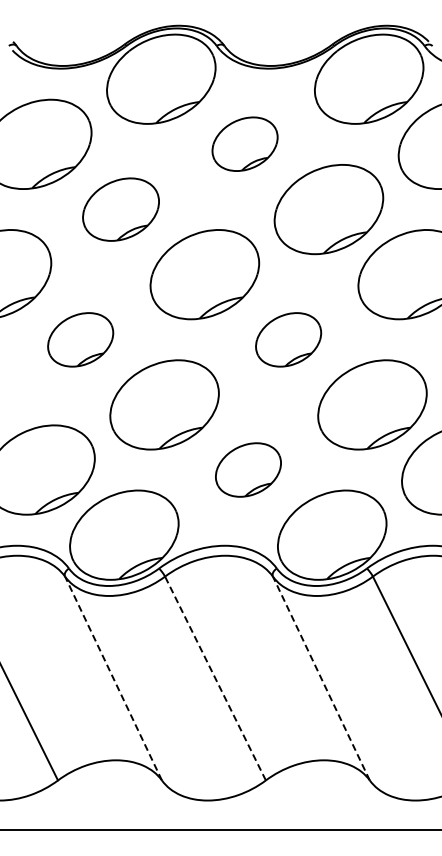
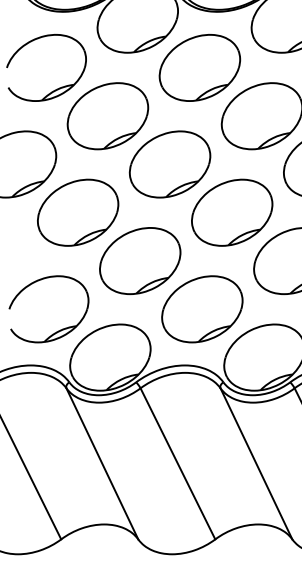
part: (244, 143) -> (199, 67), size x1.67
part: (120, 209) -> (107, 116), size x1.43
part: (80, 339) -> (77, 212), size x1.67
part: (288, 339) -> (232, 212), size x1.67
part: (248, 469) -> (202, 308), size x1.67
line: (113, 678) -> (102, 463), dashed -> solid
line: (215, 678) -> (177, 463), dashed -> solid
line: (321, 678) -> (256, 463), dashed -> solid

